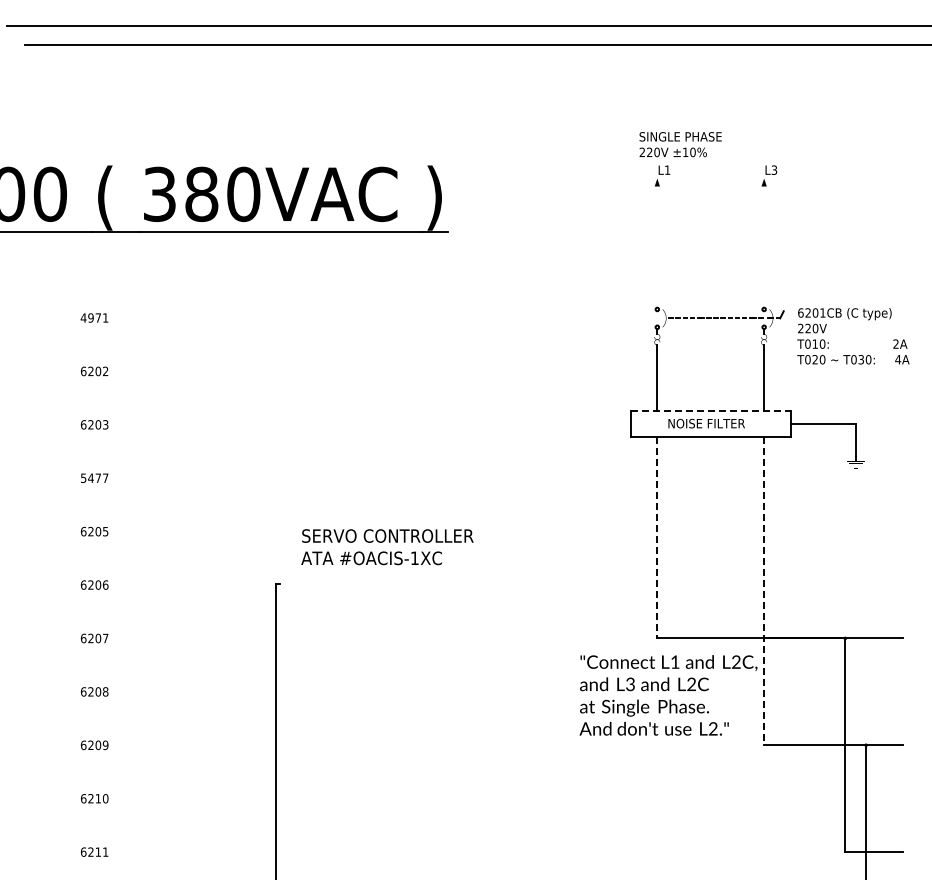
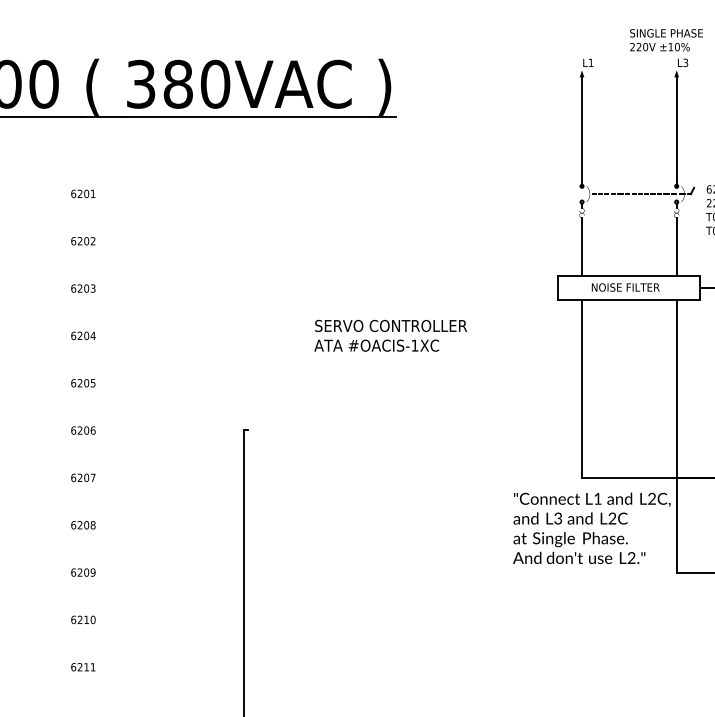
text: (680, 144) -> (666, 40), moved
line: (657, 247) -> (582, 131), added
line: (764, 247) -> (676, 131), added
text: (90, 317) -> (79, 193), 4971 -> 6201
line: (711, 410) -> (630, 275), dashed -> solid
text: (94, 477) -> (83, 335), 5477 -> 6204
line: (657, 538) -> (582, 389), dashed -> solid
text: (387, 547) -> (390, 336), moved
line: (764, 591) -> (676, 436), dashed -> solid

